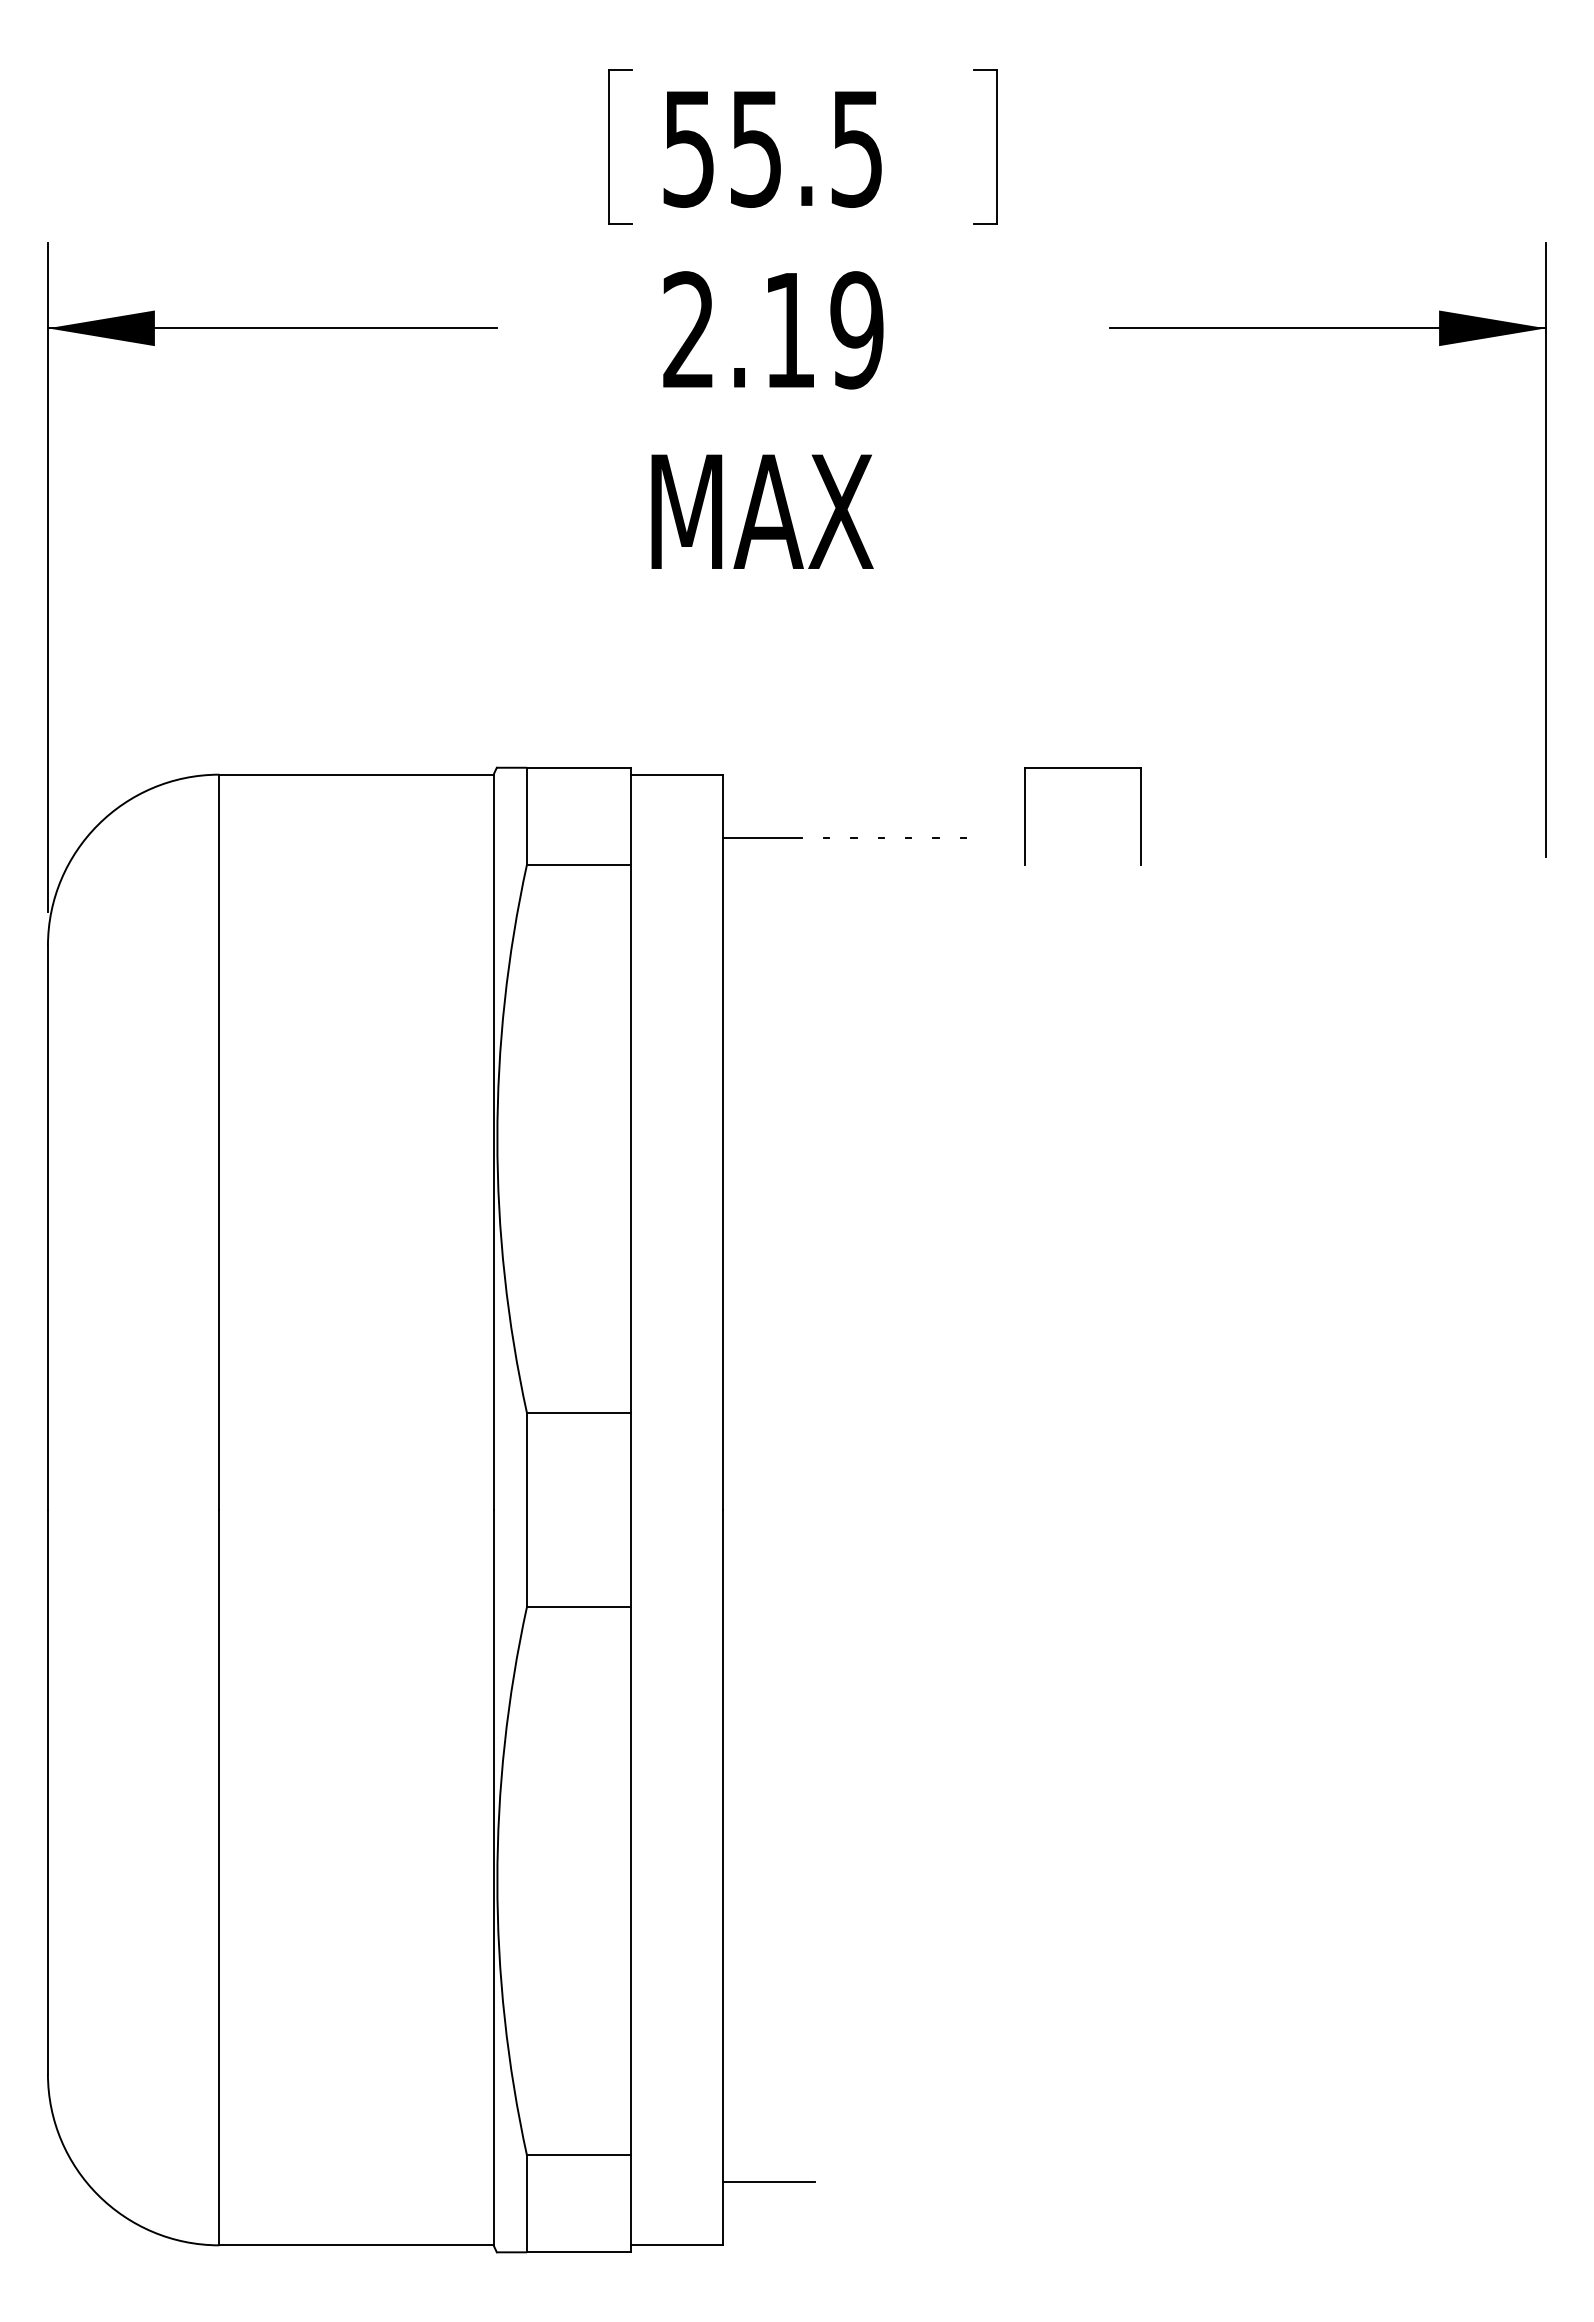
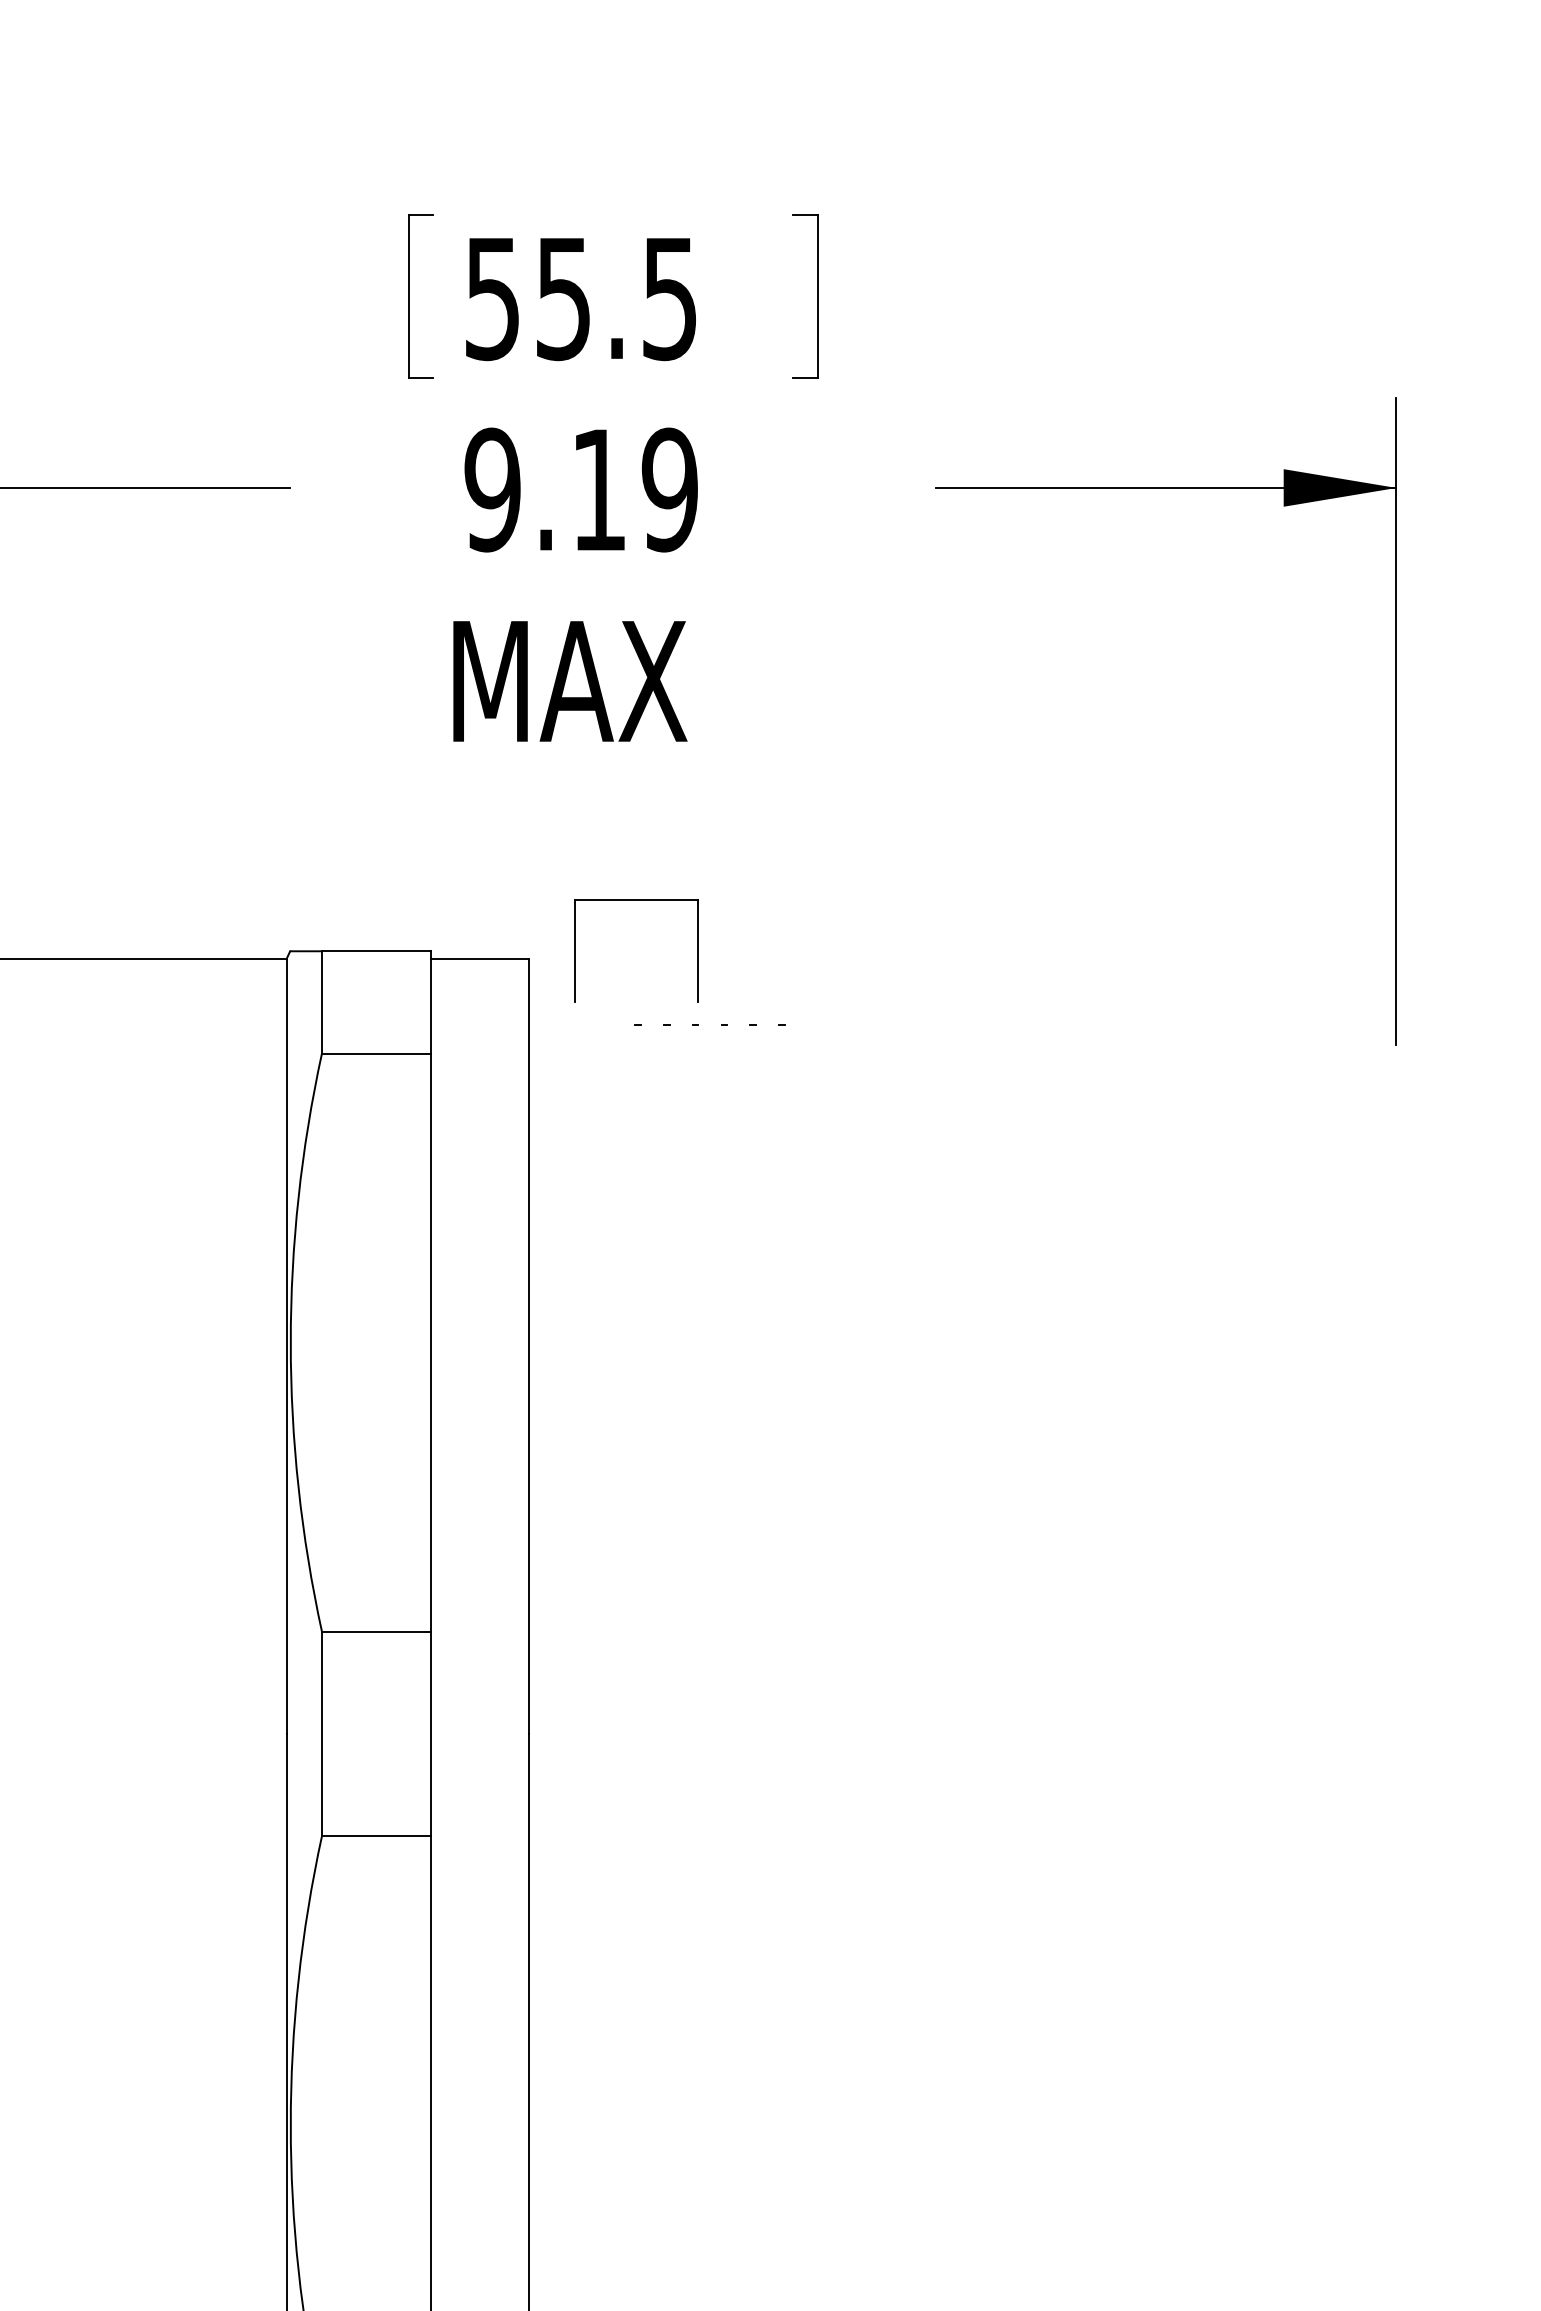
text: (688, 330) -> (492, 490), 2.19 -> 9.19
part: (1082, 768) -> (635, 900), moved
line: (762, 838) -> (570, 1025), removed

